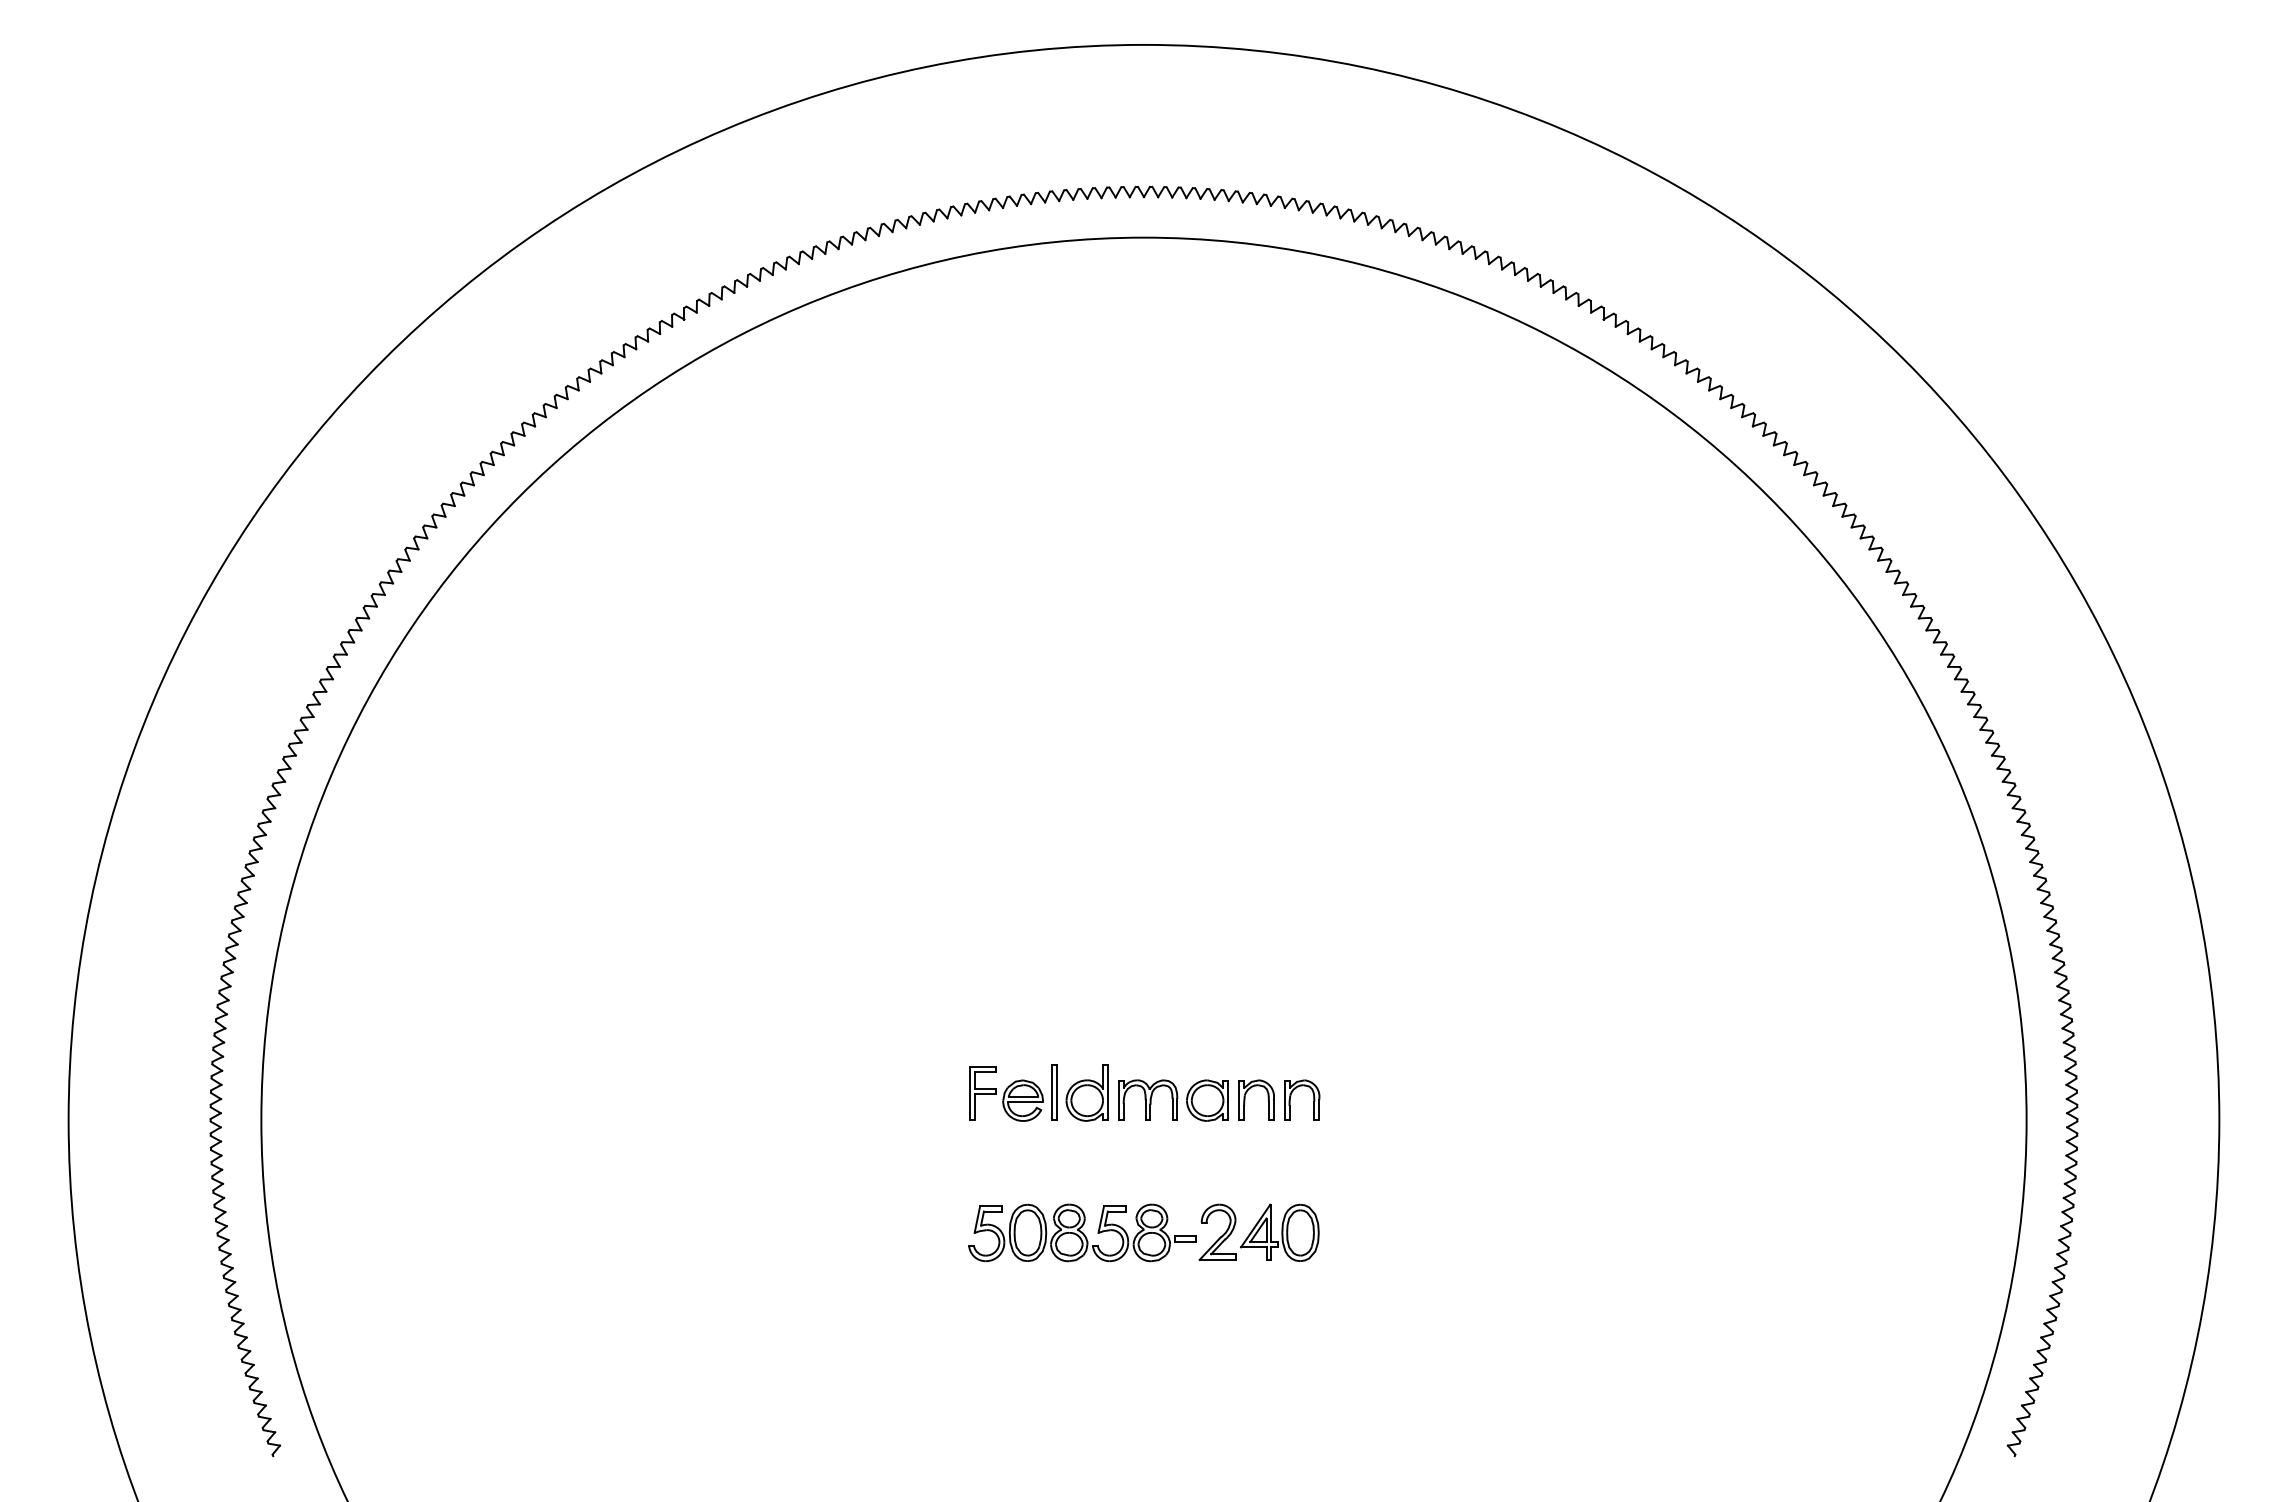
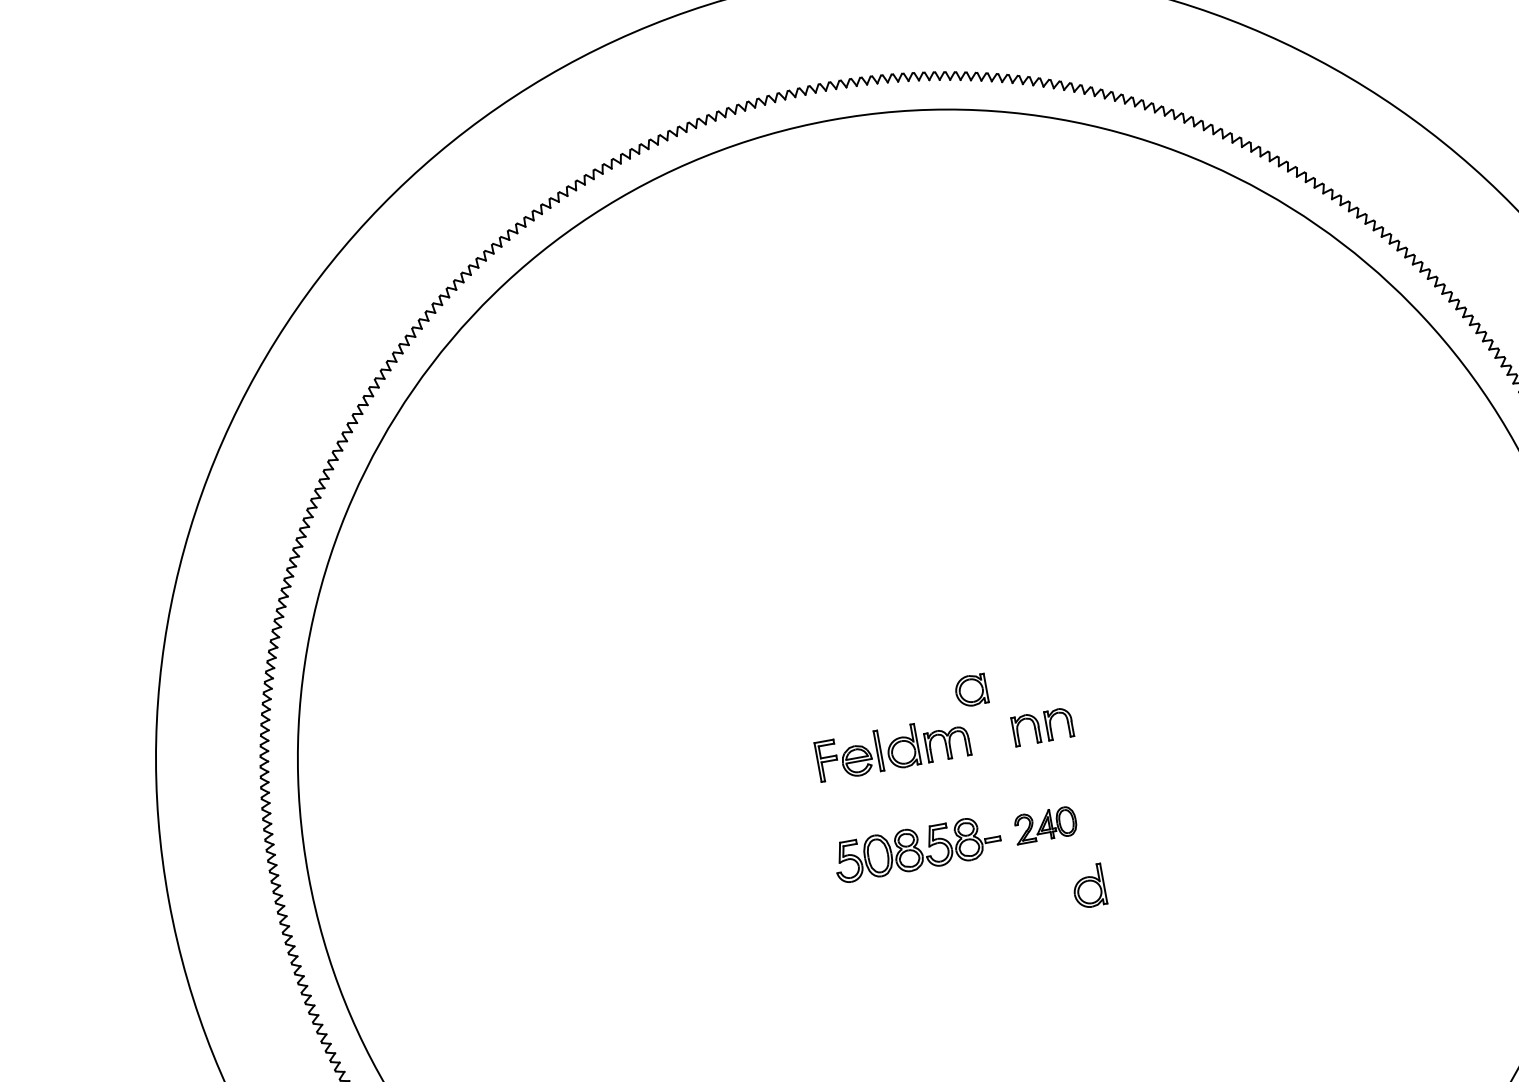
part: (1207, 1100) -> (971, 690), moved
part: (1258, 1232) -> (1045, 825), size x0.7
part: (1301, 1324) -> (1088, 886), added

